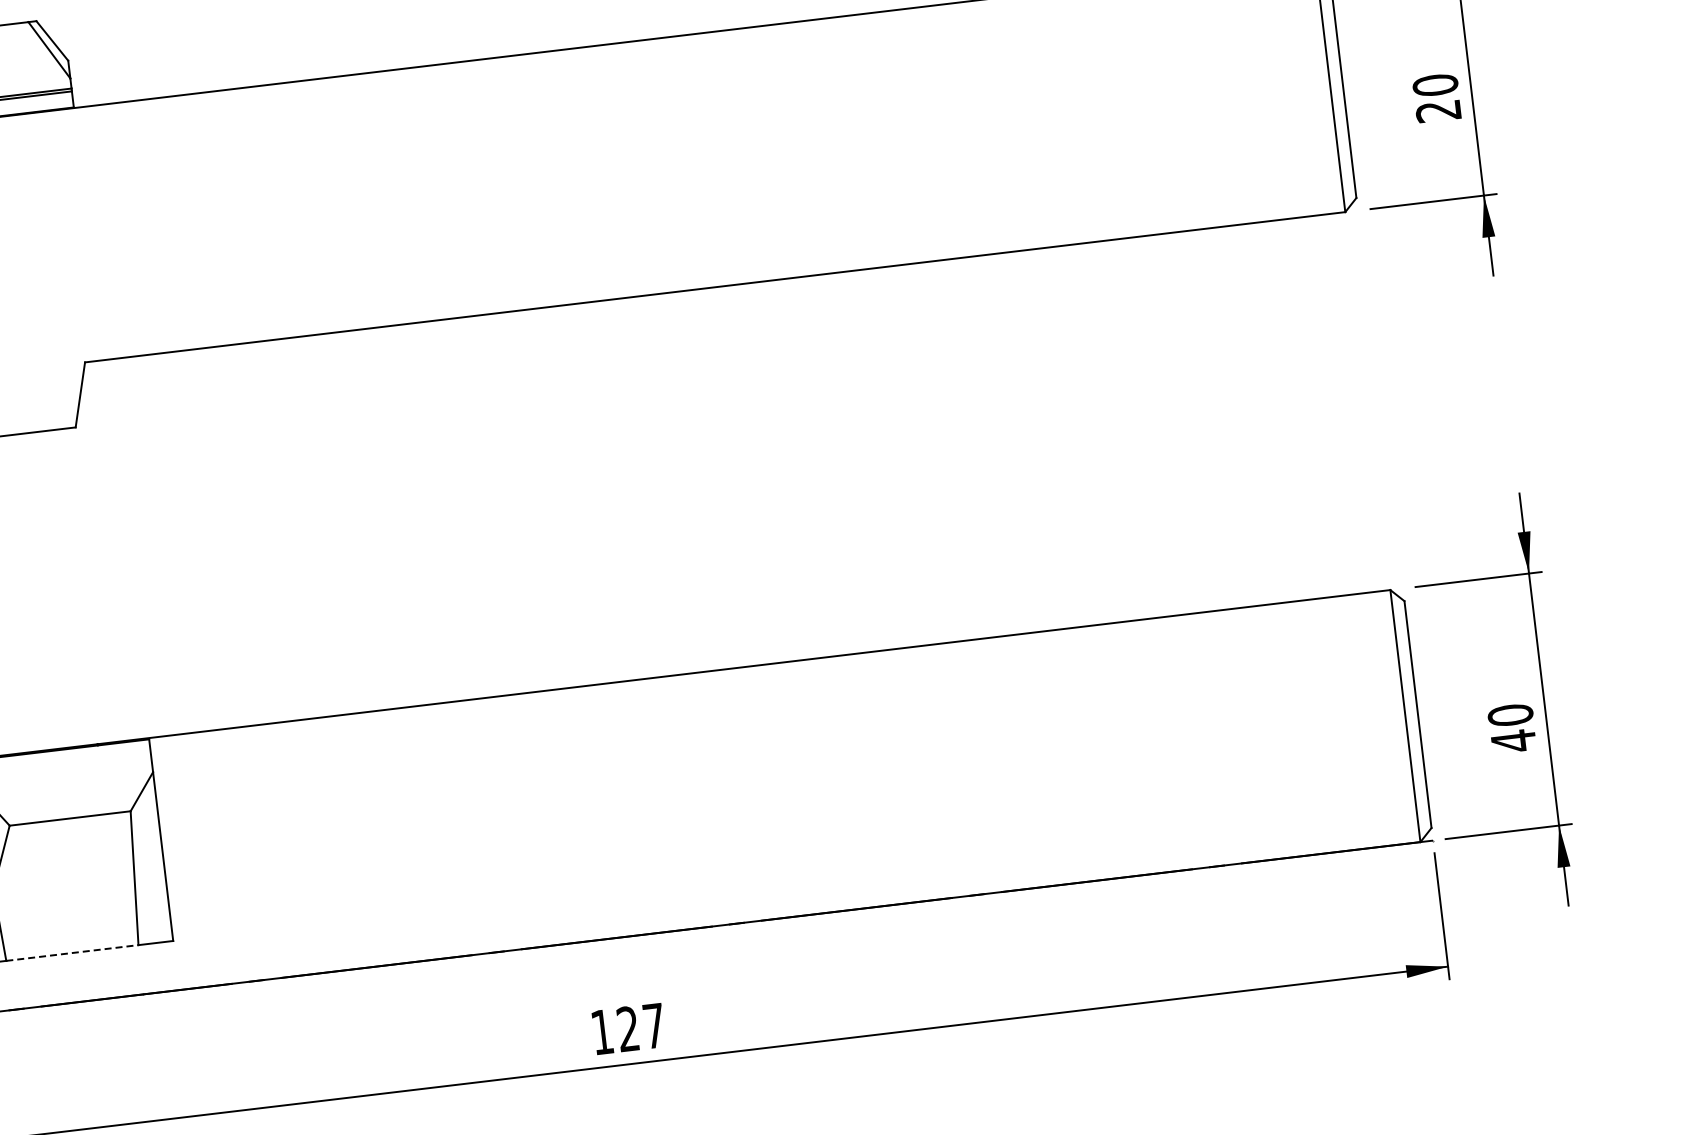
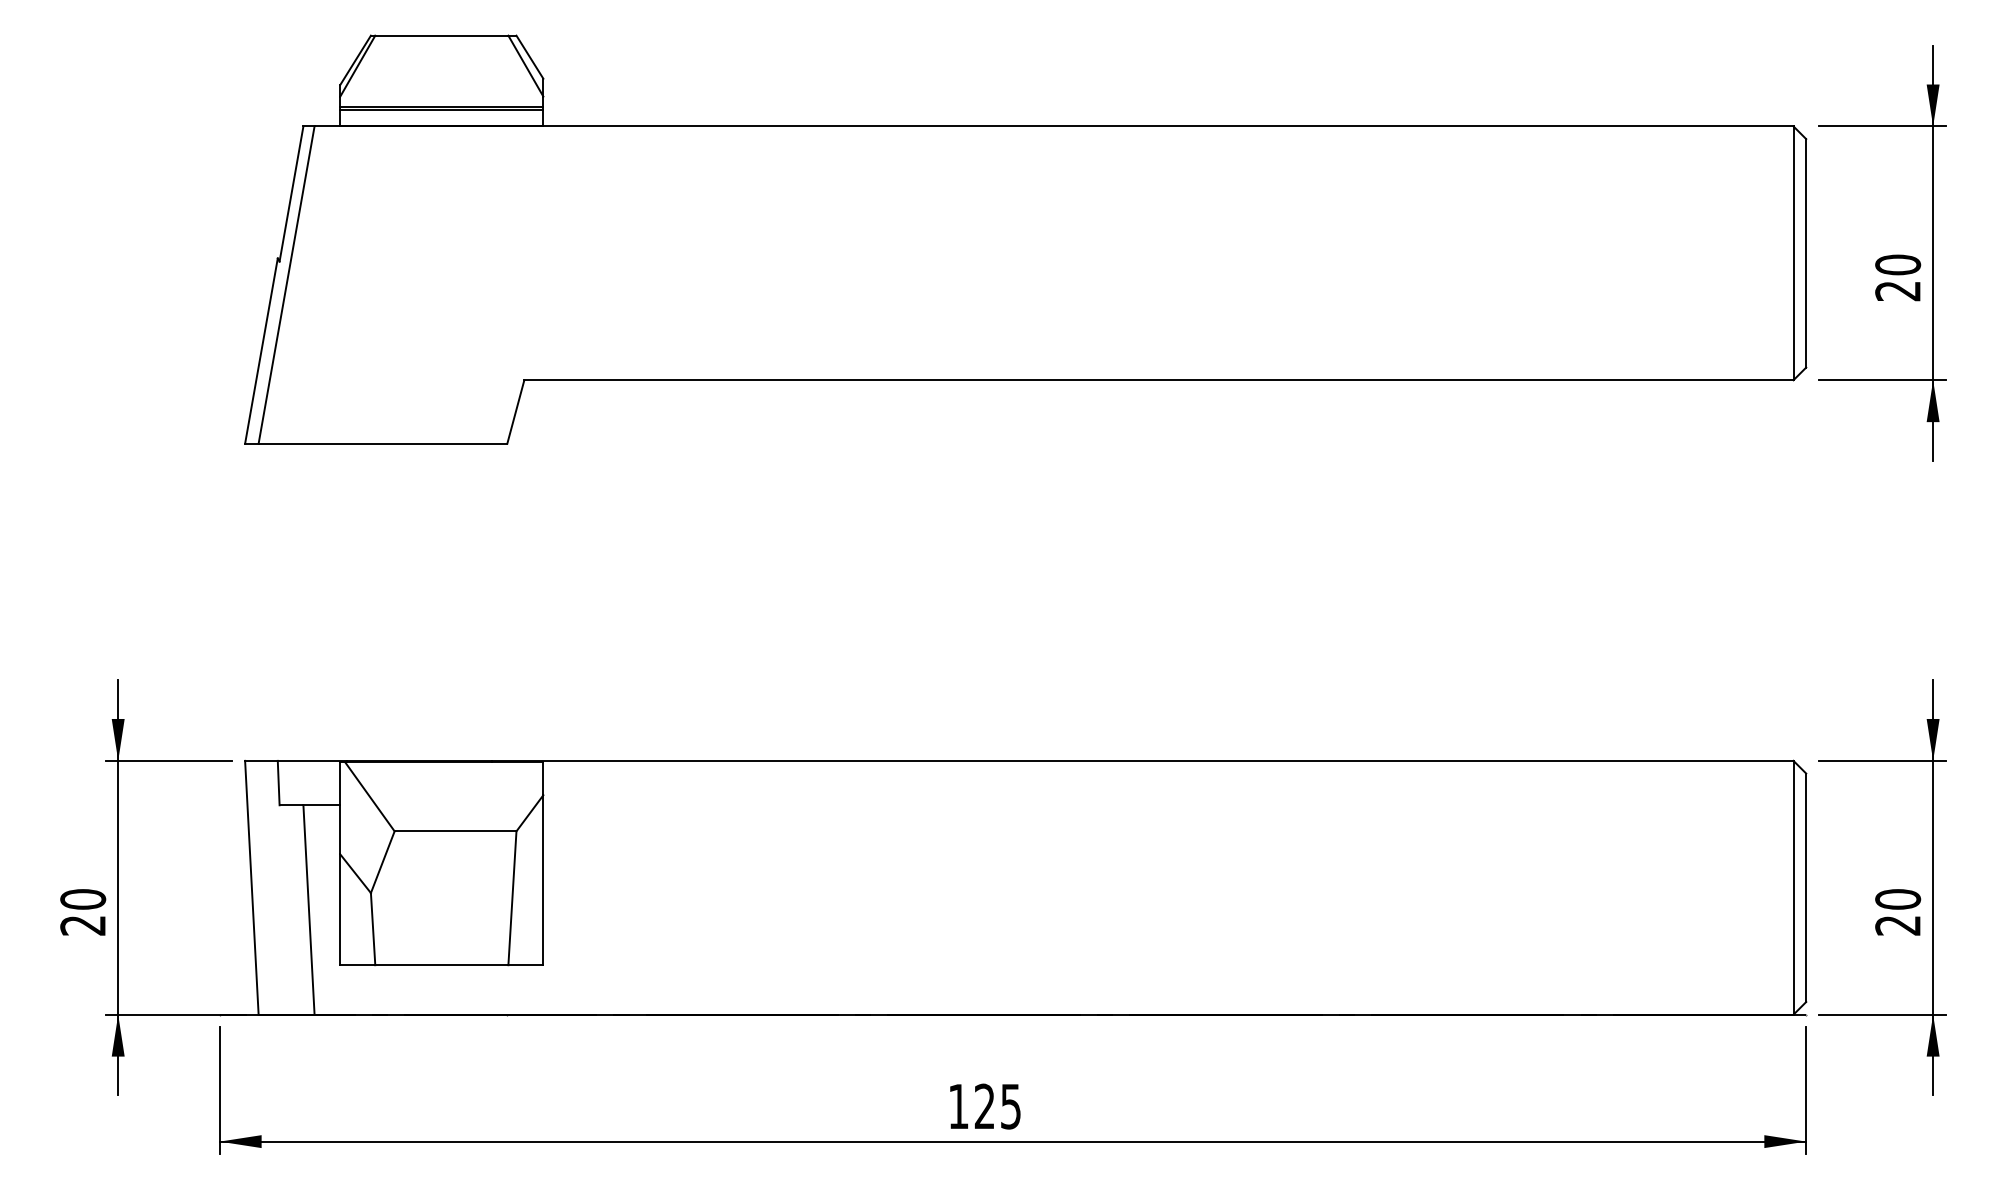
text: (1513, 741) -> (1897, 925), 40 -> 20
line: (72, 953) -> (441, 965), dashed -> solid
text: (653, 1025) -> (1010, 1106), 127 -> 125

